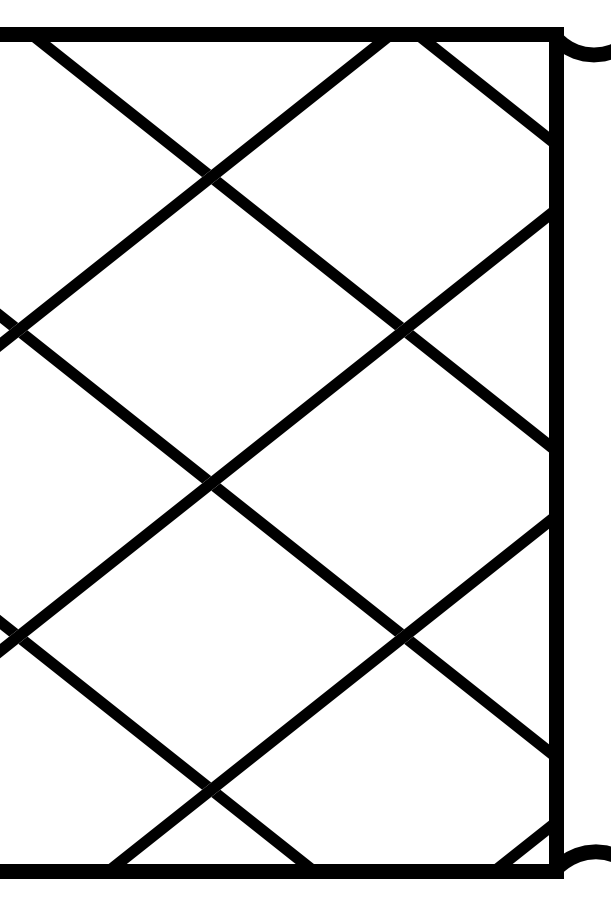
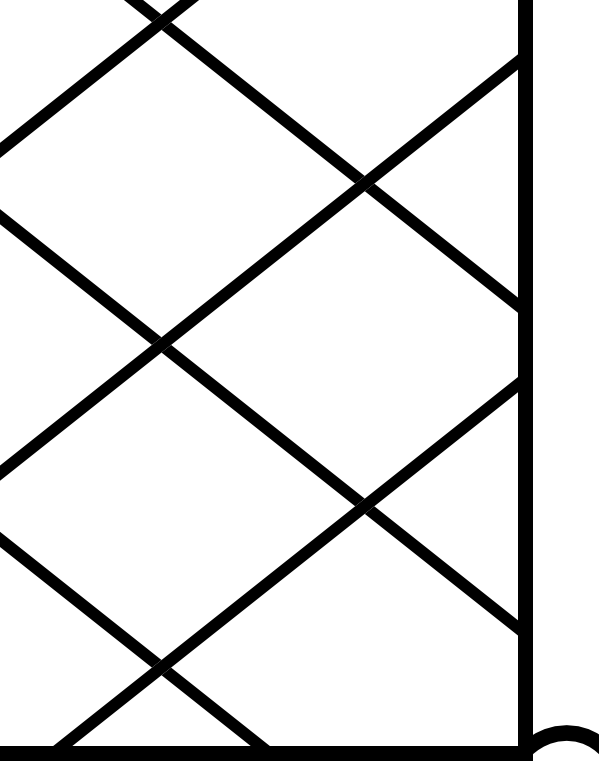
fill: (520, 842) -> (487, 723), removed

